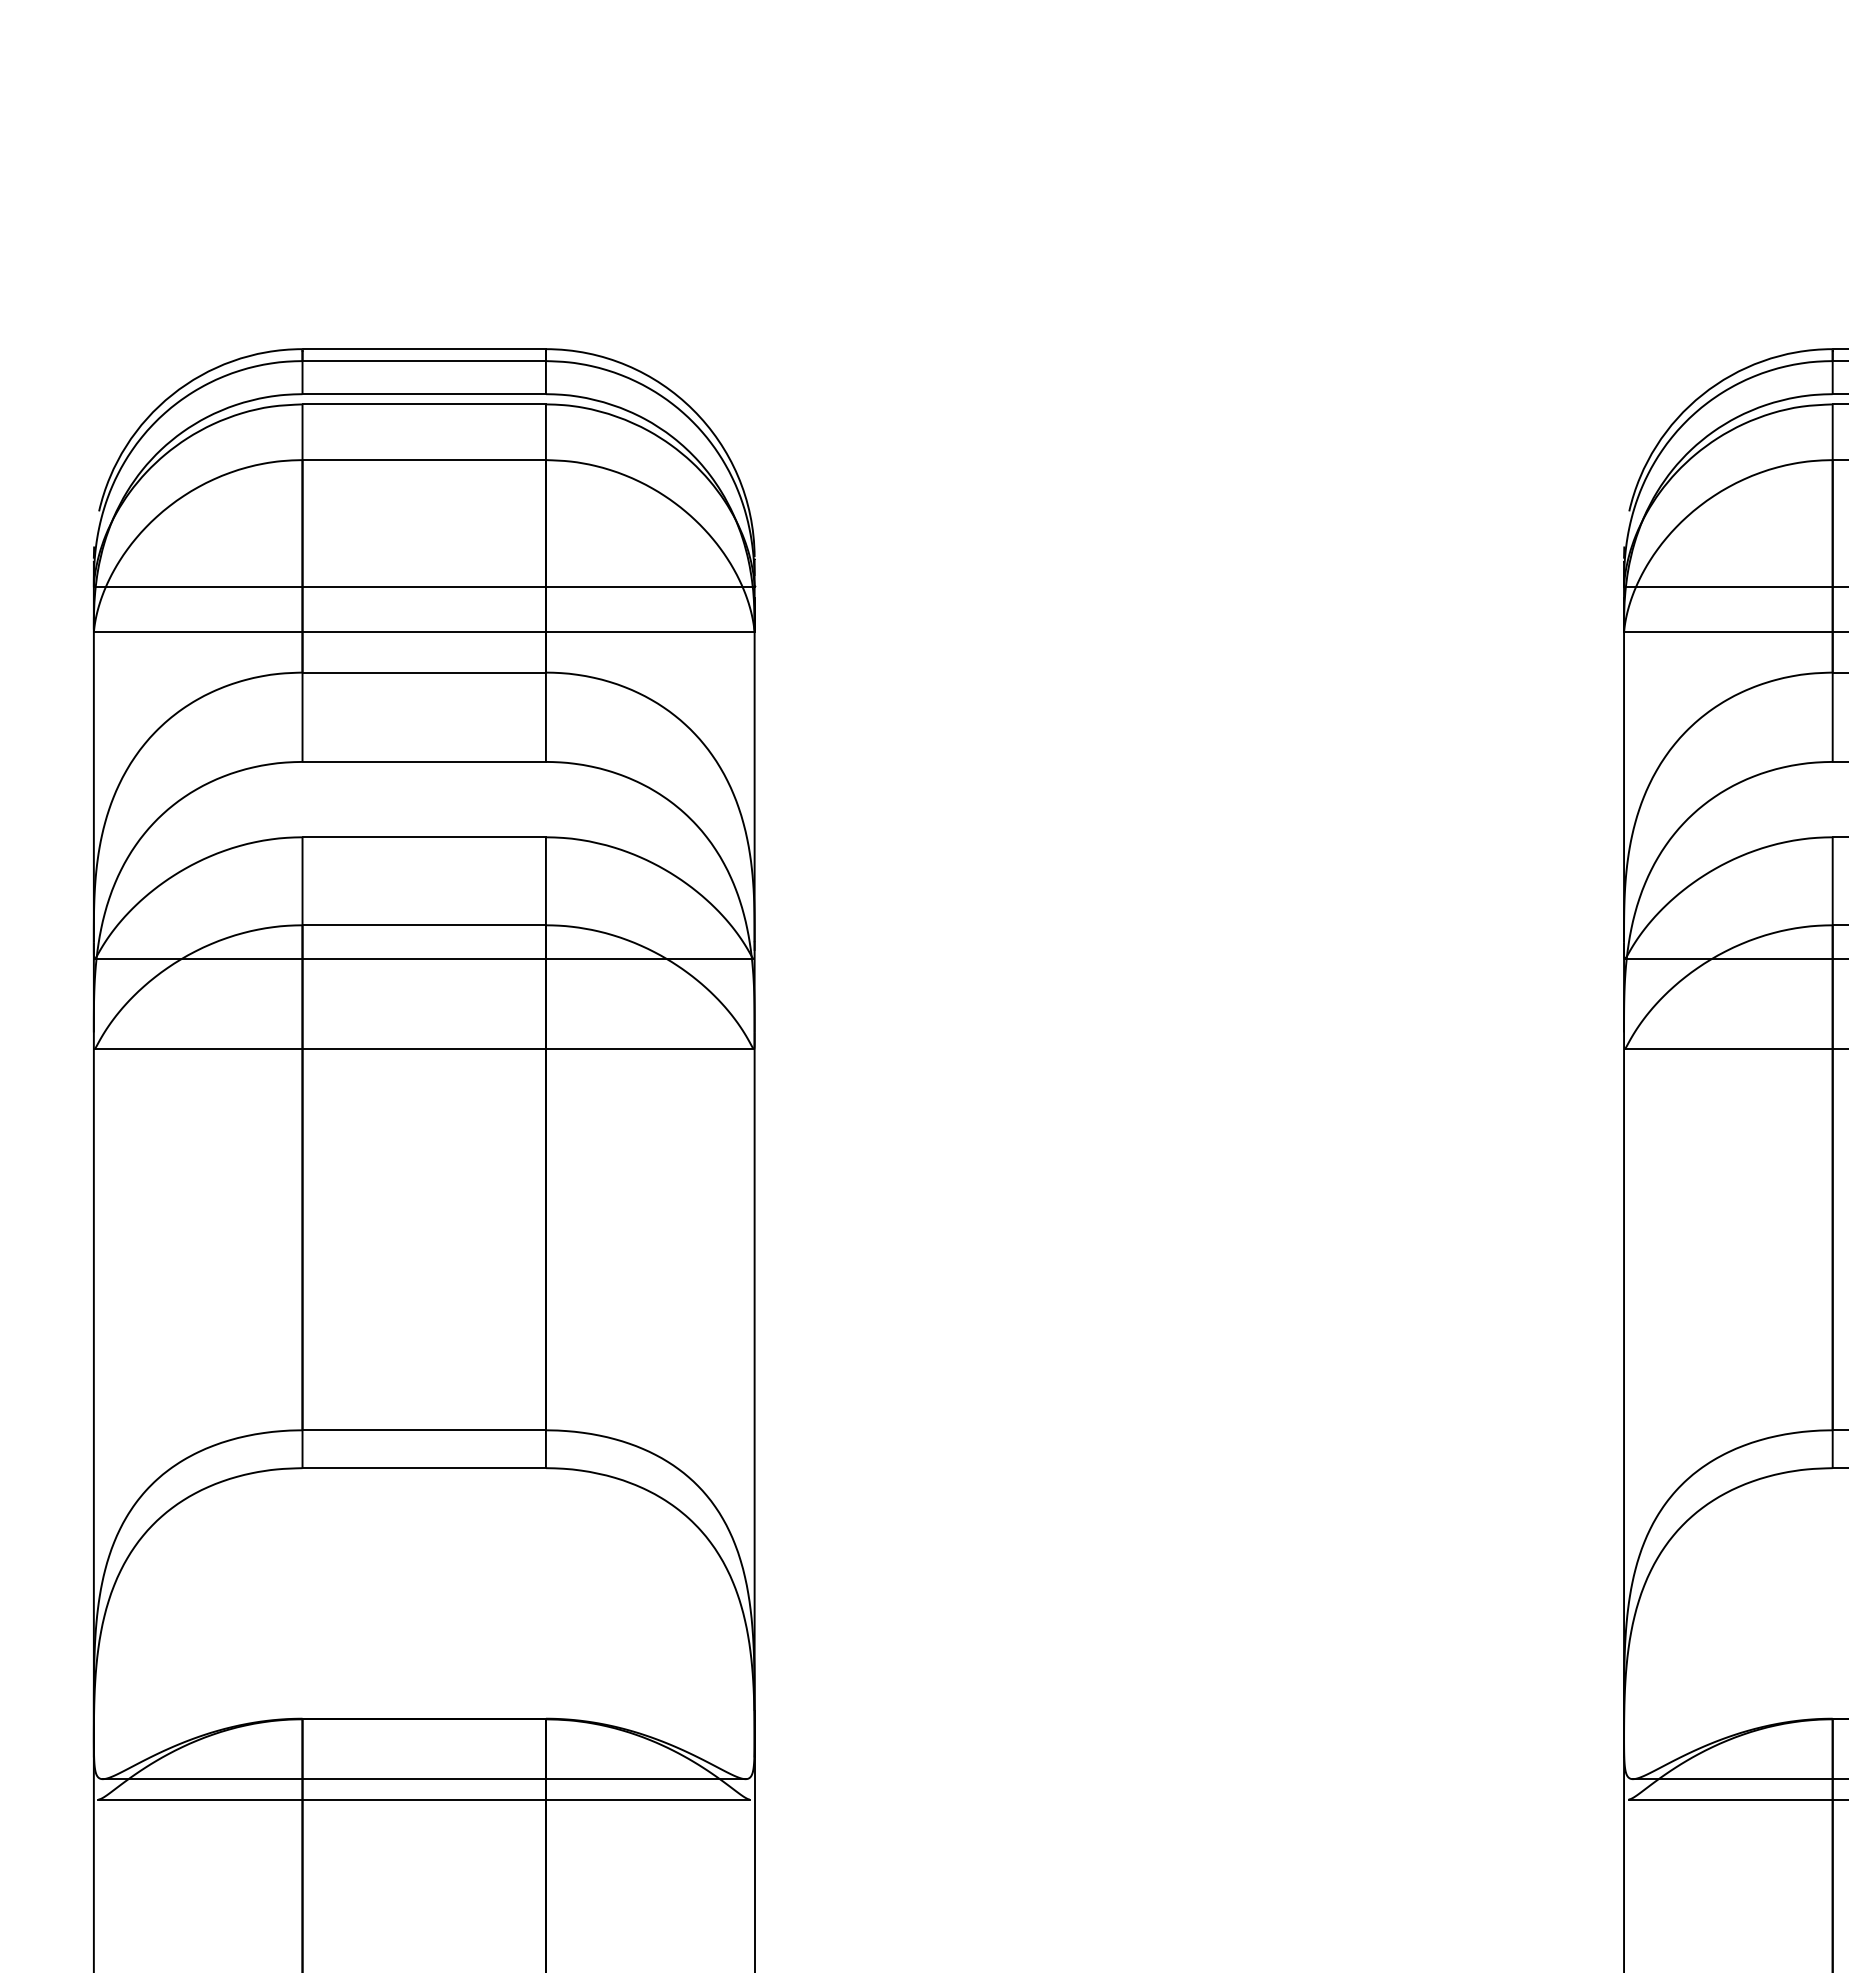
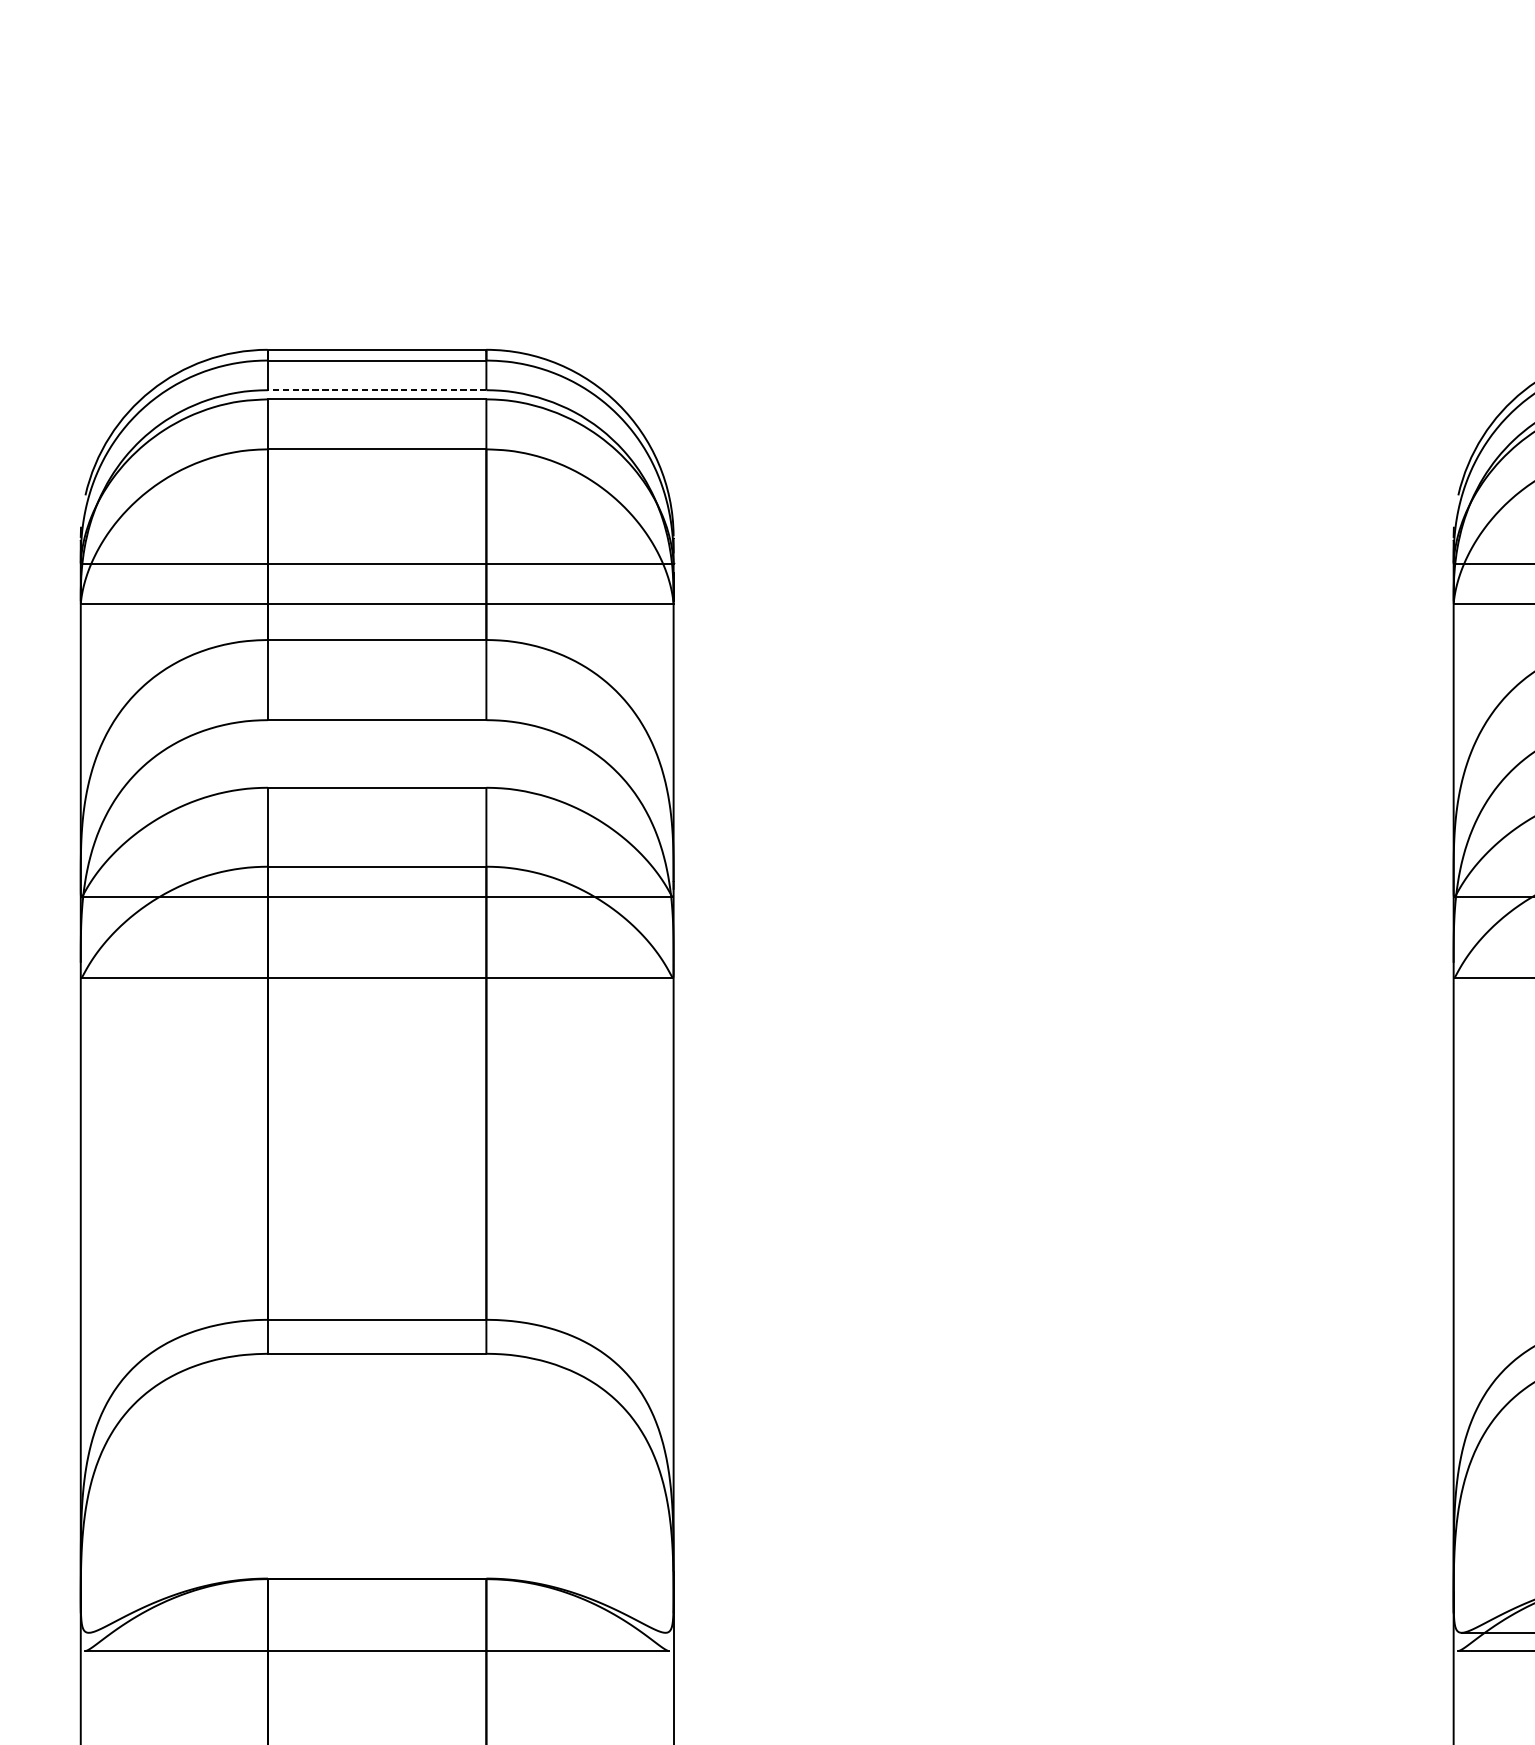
line: (424, 394) -> (377, 390), solid -> dashed
line: (423, 1779) -> (376, 1633), removed

